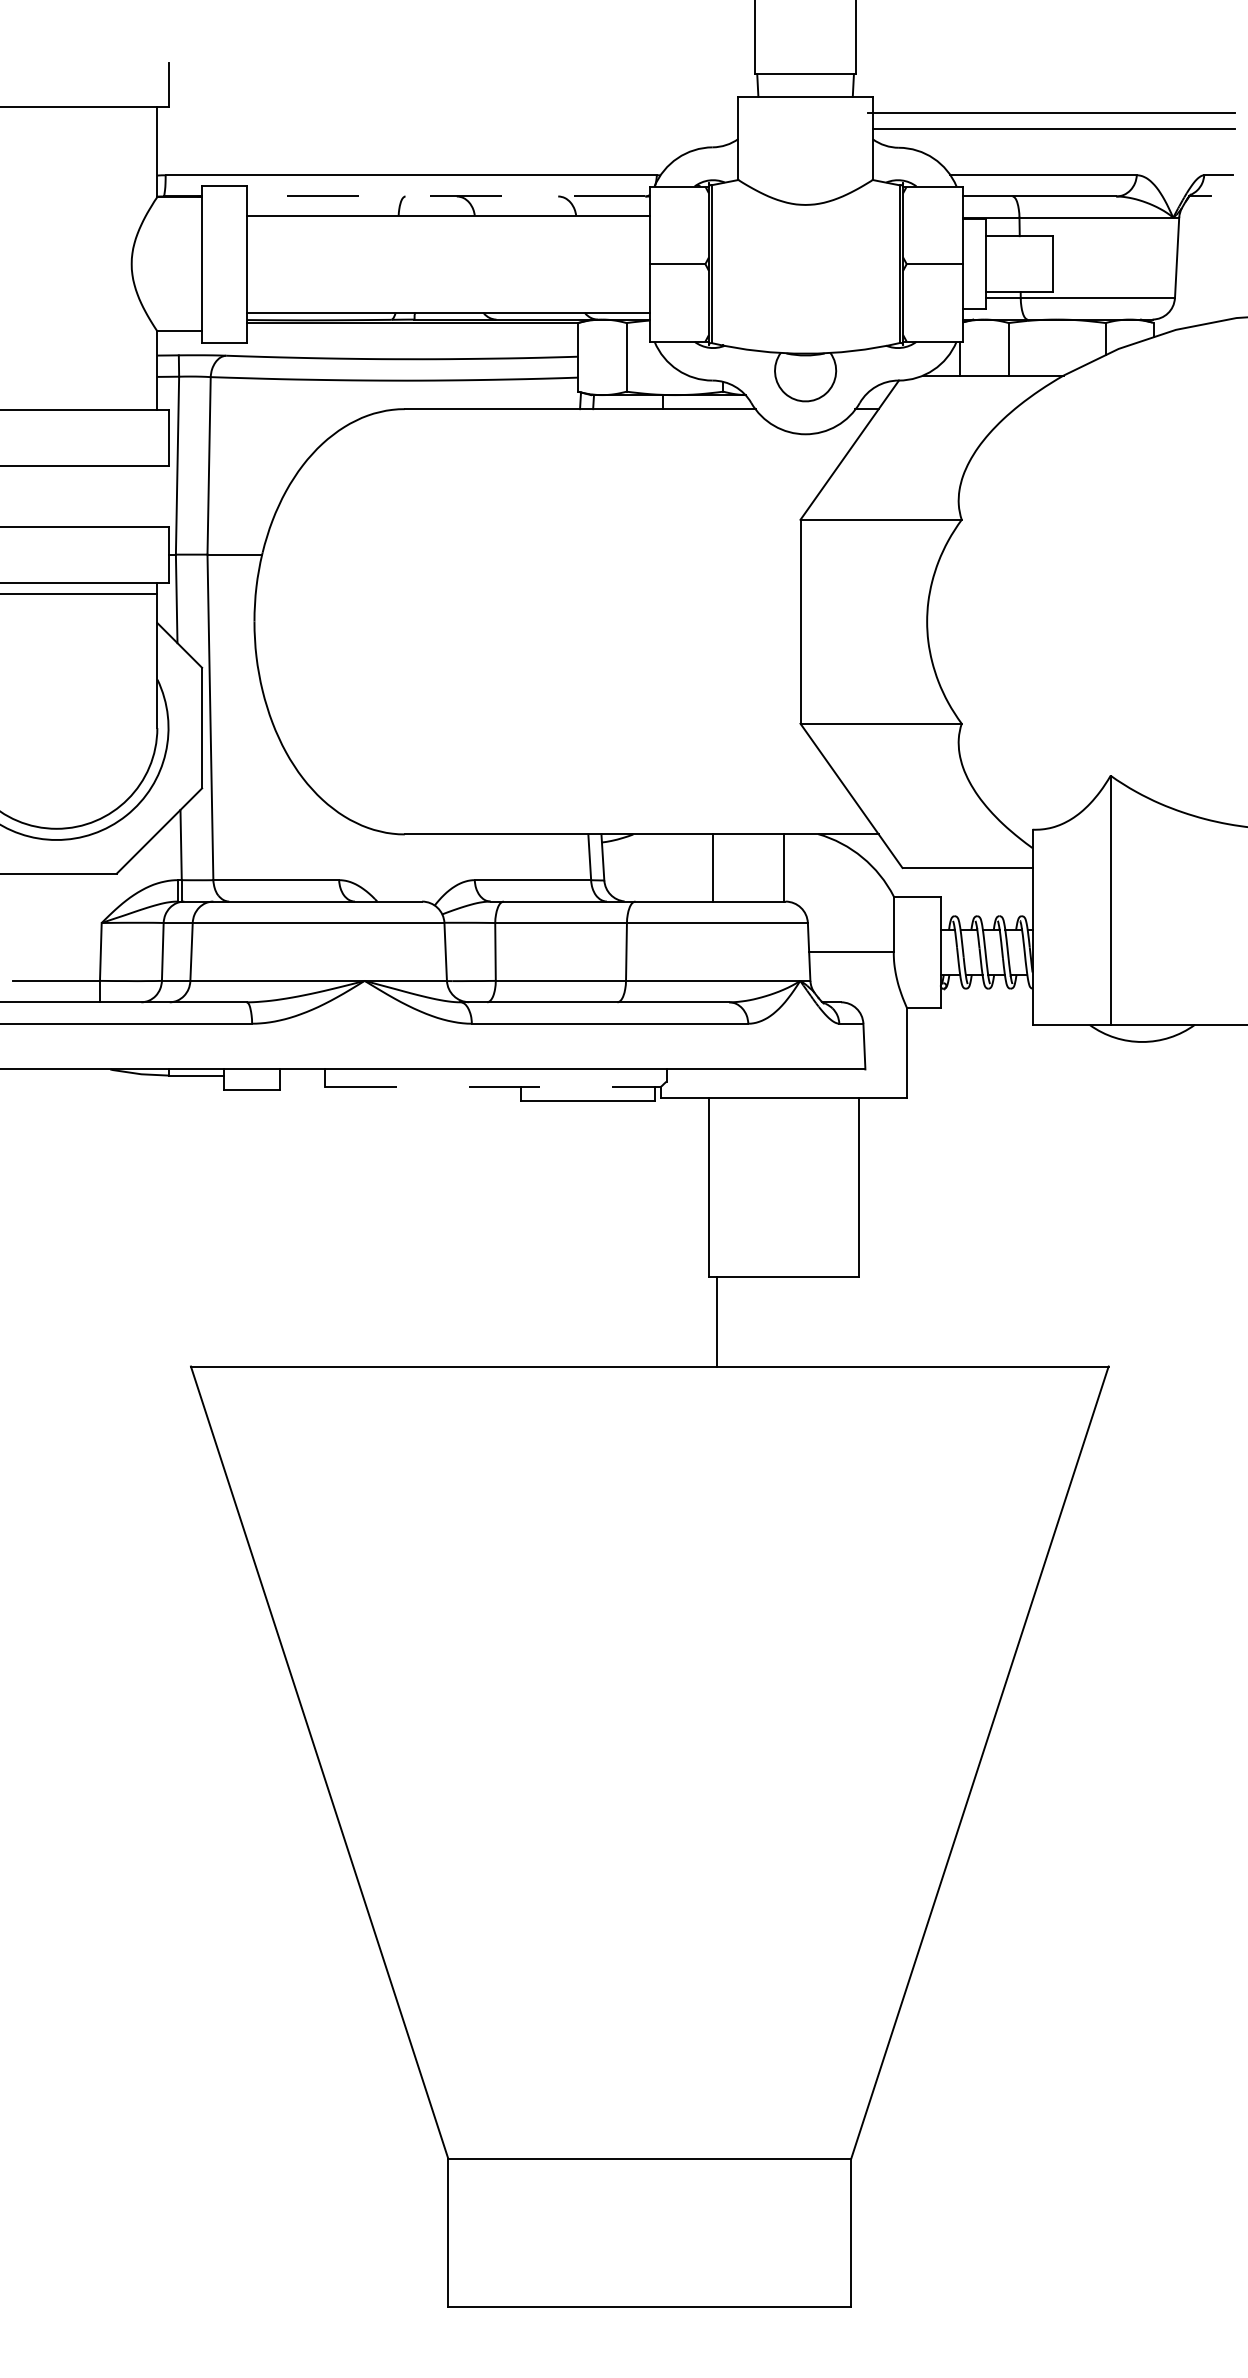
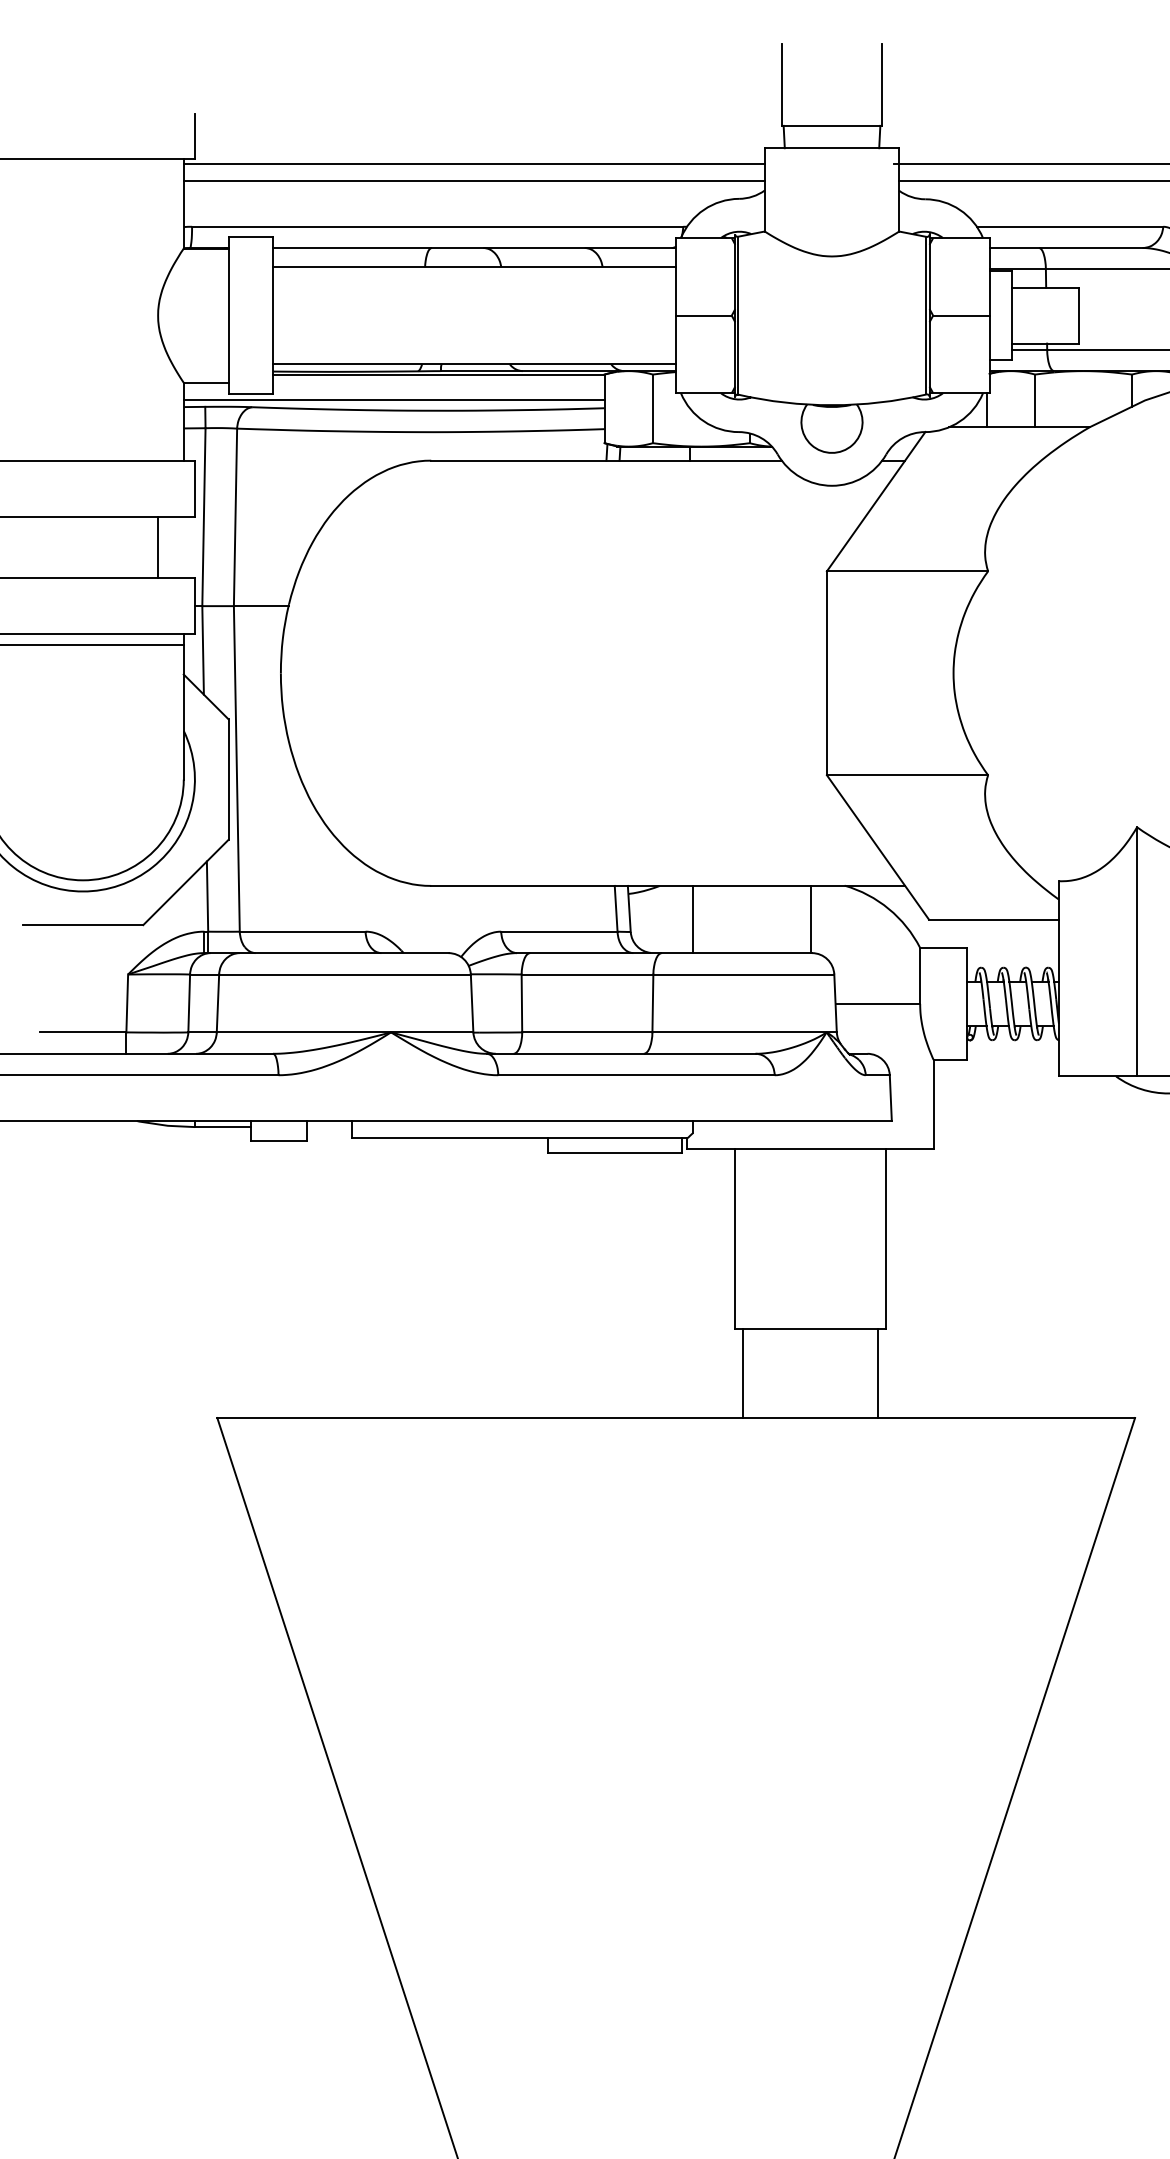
line: (447, 112) -> (473, 164), added
line: (447, 129) -> (473, 181), added
line: (445, 196) -> (471, 248), dashed -> solid
line: (367, 348) -> (393, 400), added
line: (131, 495) -> (157, 547), added
line: (712, 867) -> (692, 919), moved
line: (493, 1086) -> (519, 1138), dashed -> solid
line: (851, 1321) -> (877, 1373), added

